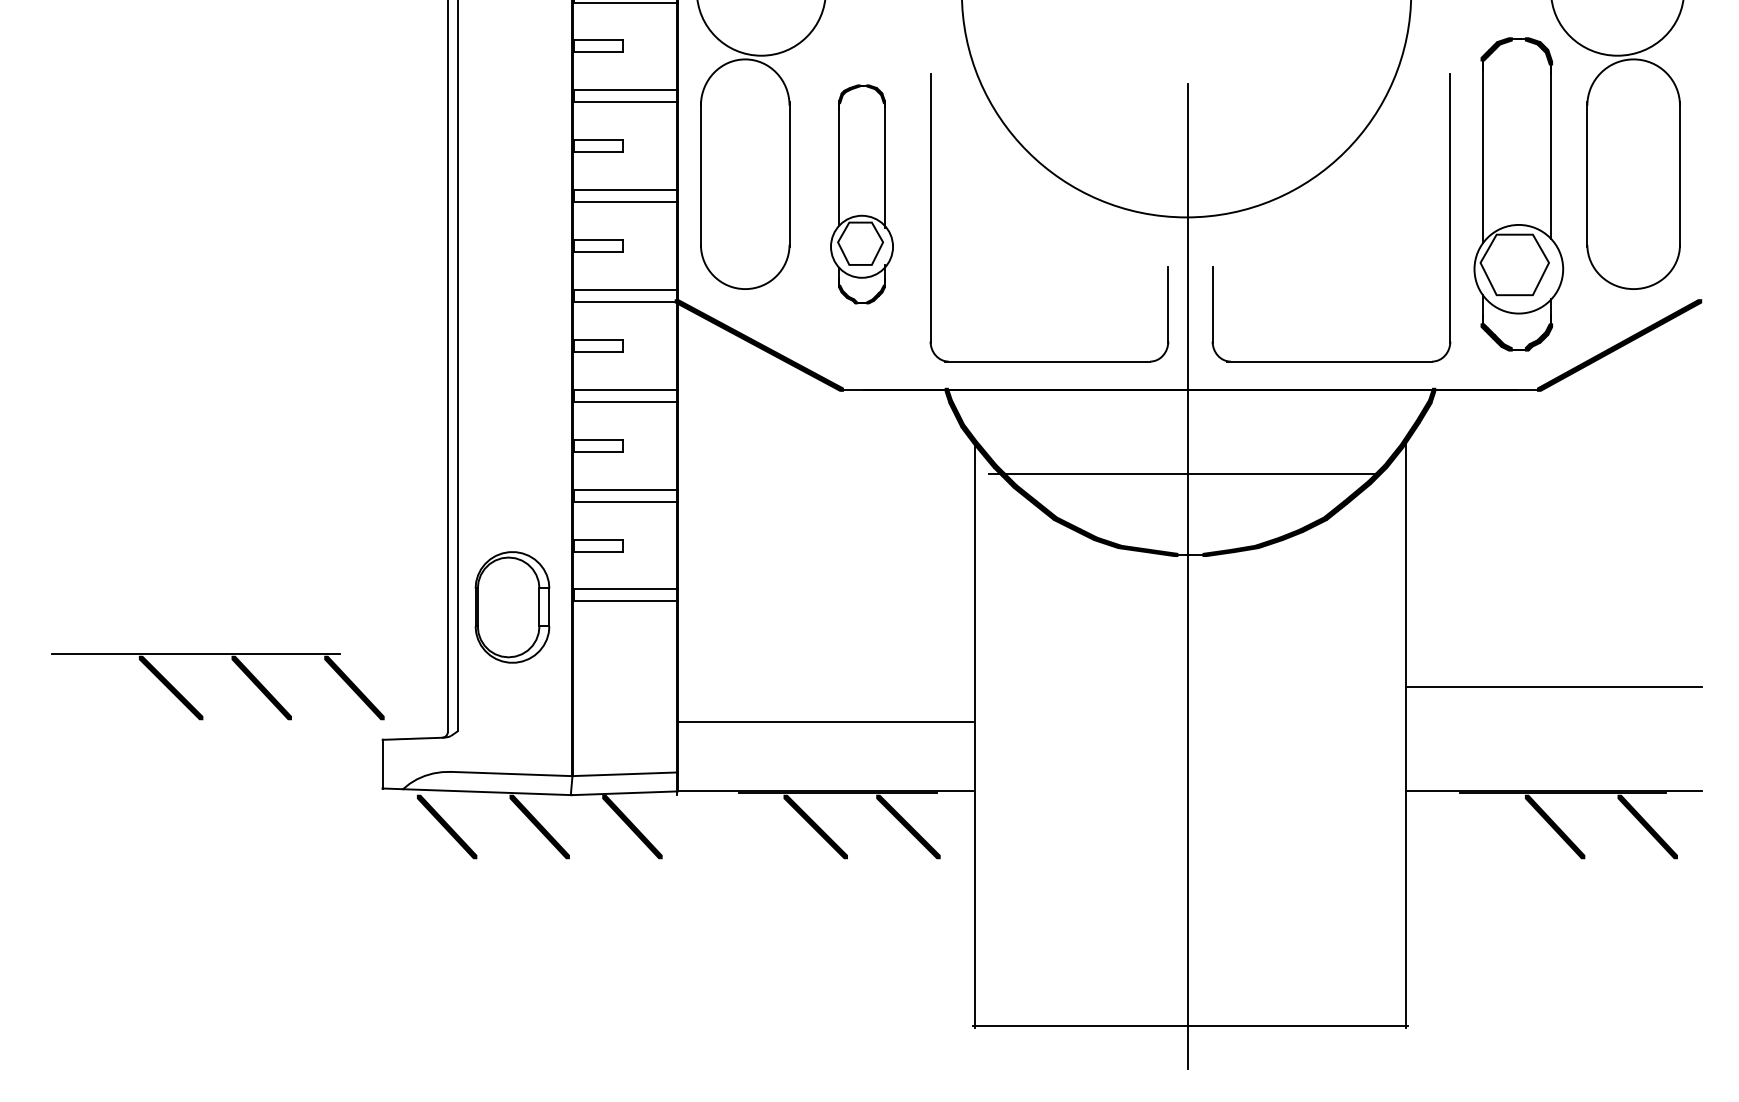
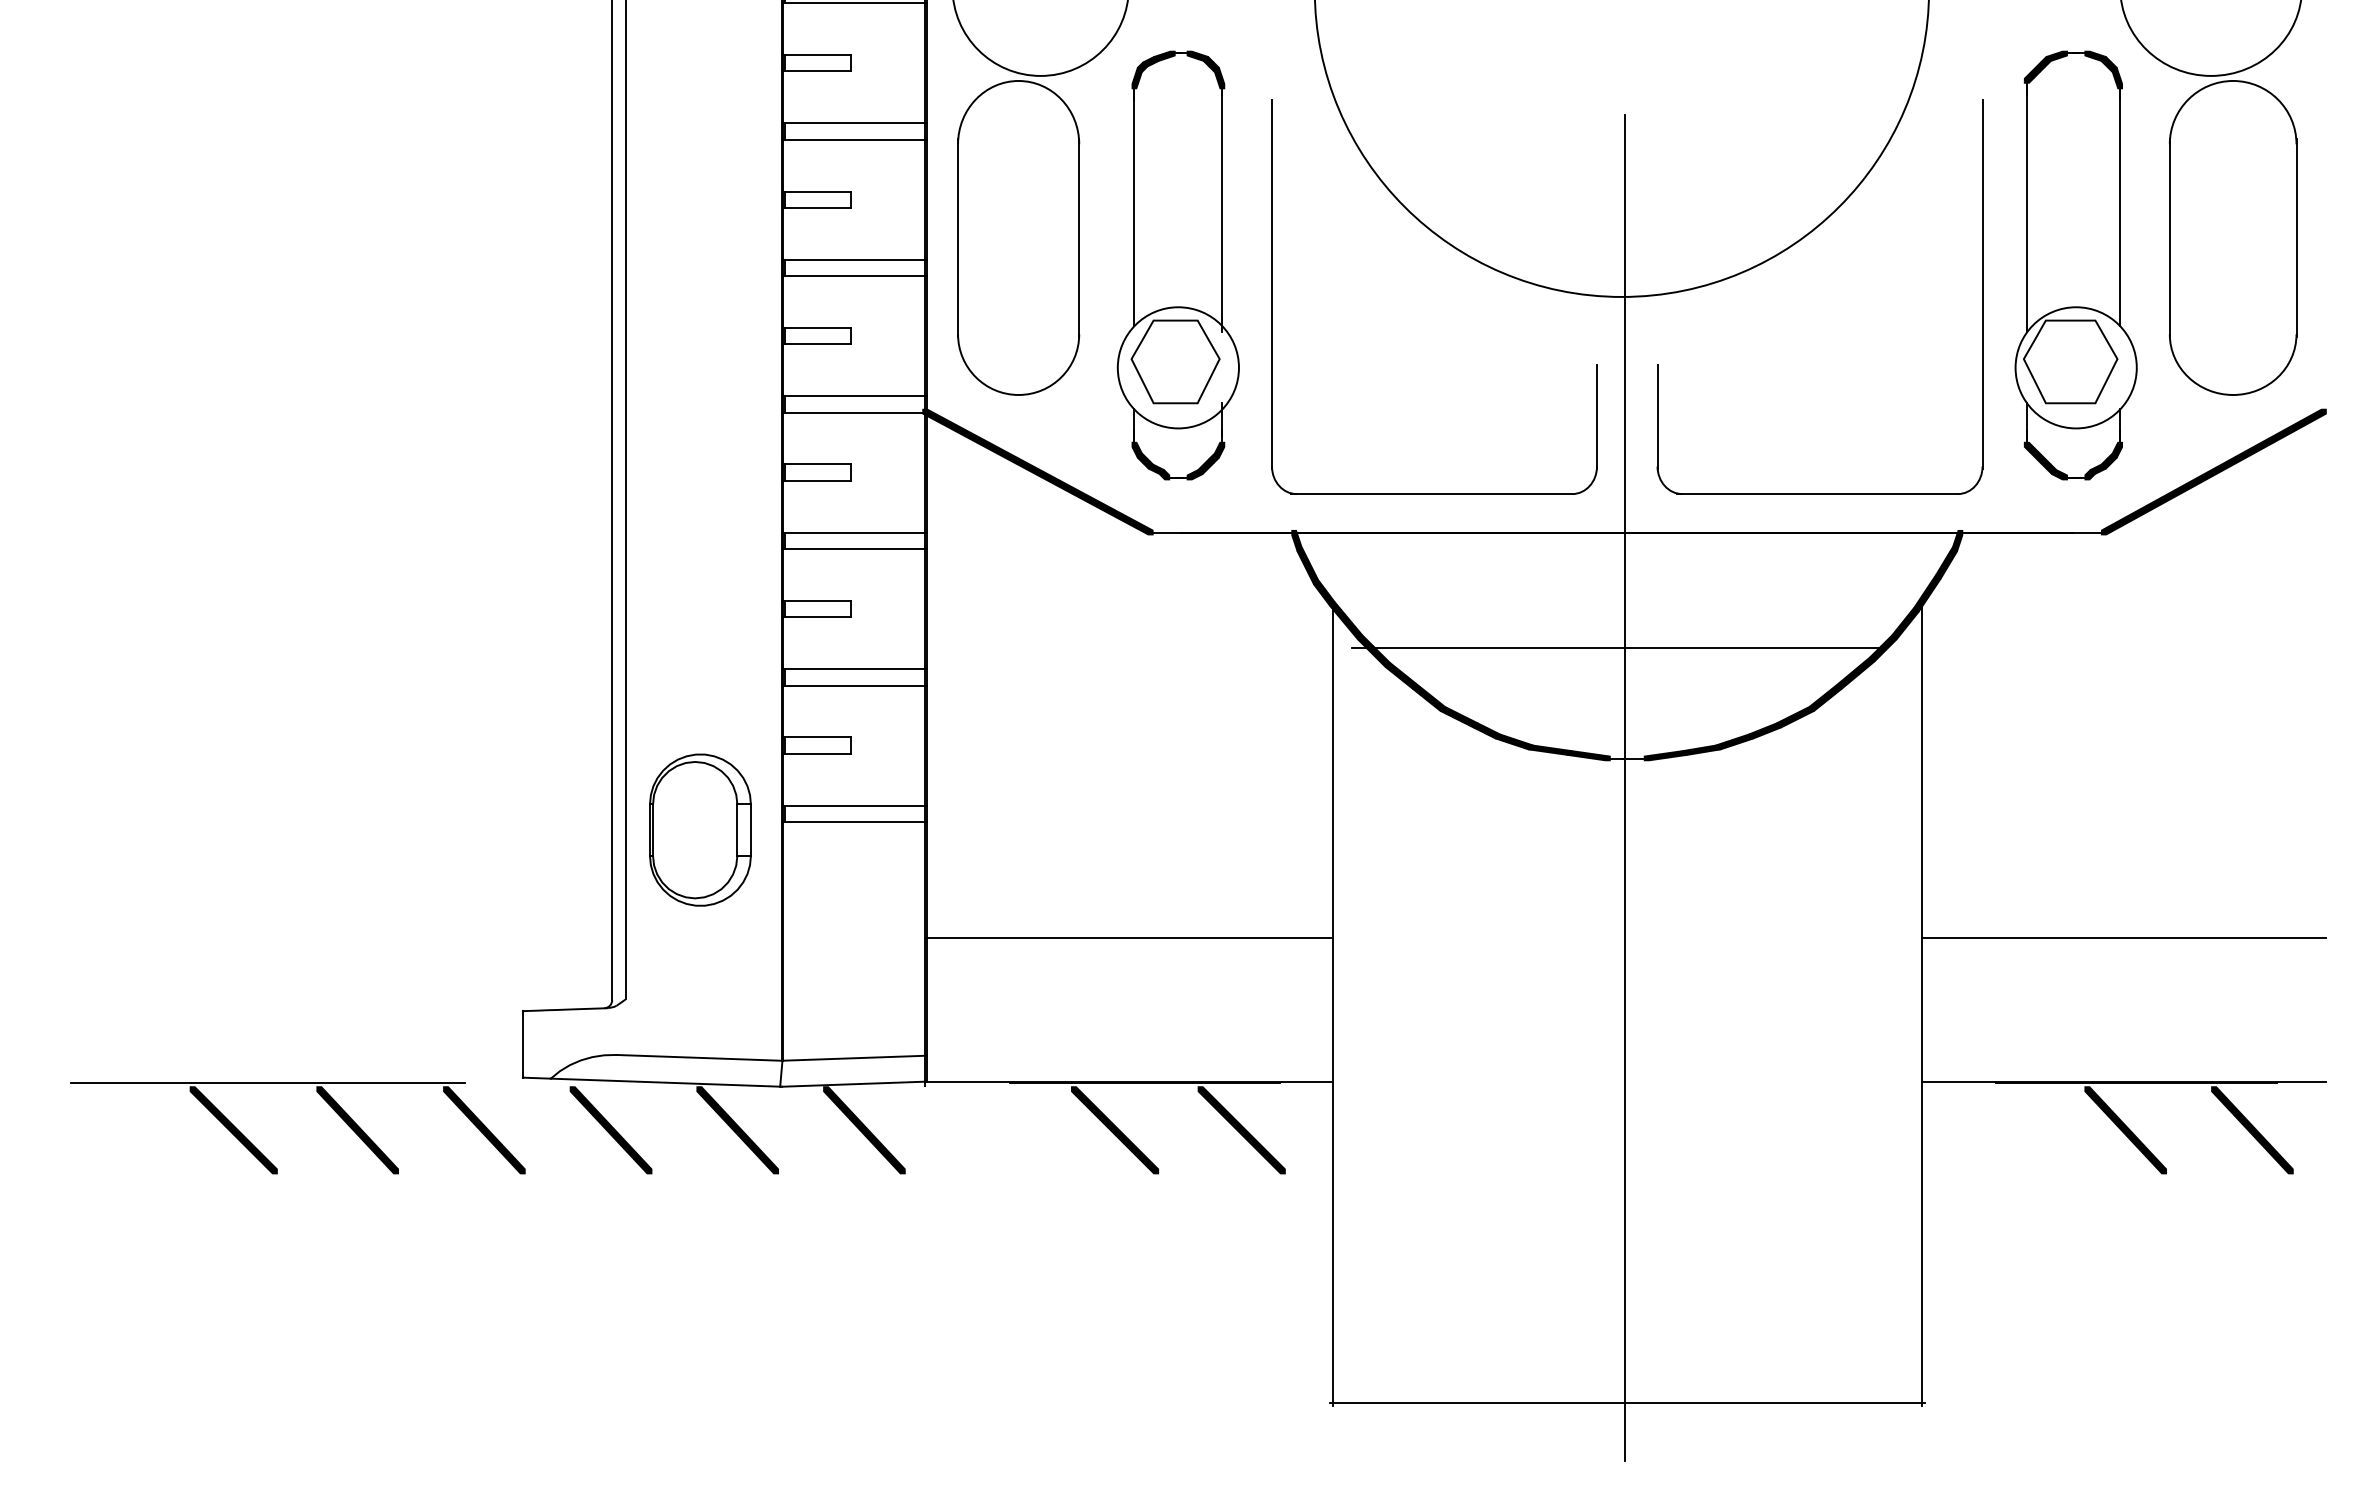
part: (861, 194) -> (1177, 265), size x1.43
part: (237, 666) -> (324, 1100), moved
line: (825, 721) -> (1128, 938), moved

